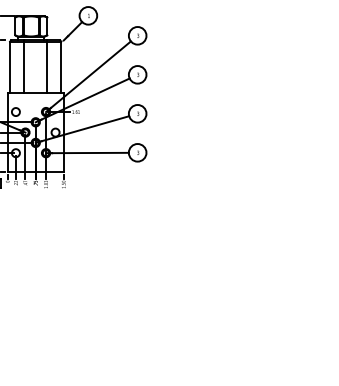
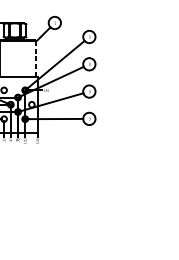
line: (24, 66) -> (10, 58), removed
line: (47, 66) -> (26, 58), removed
line: (61, 67) -> (36, 59), solid -> dashed

